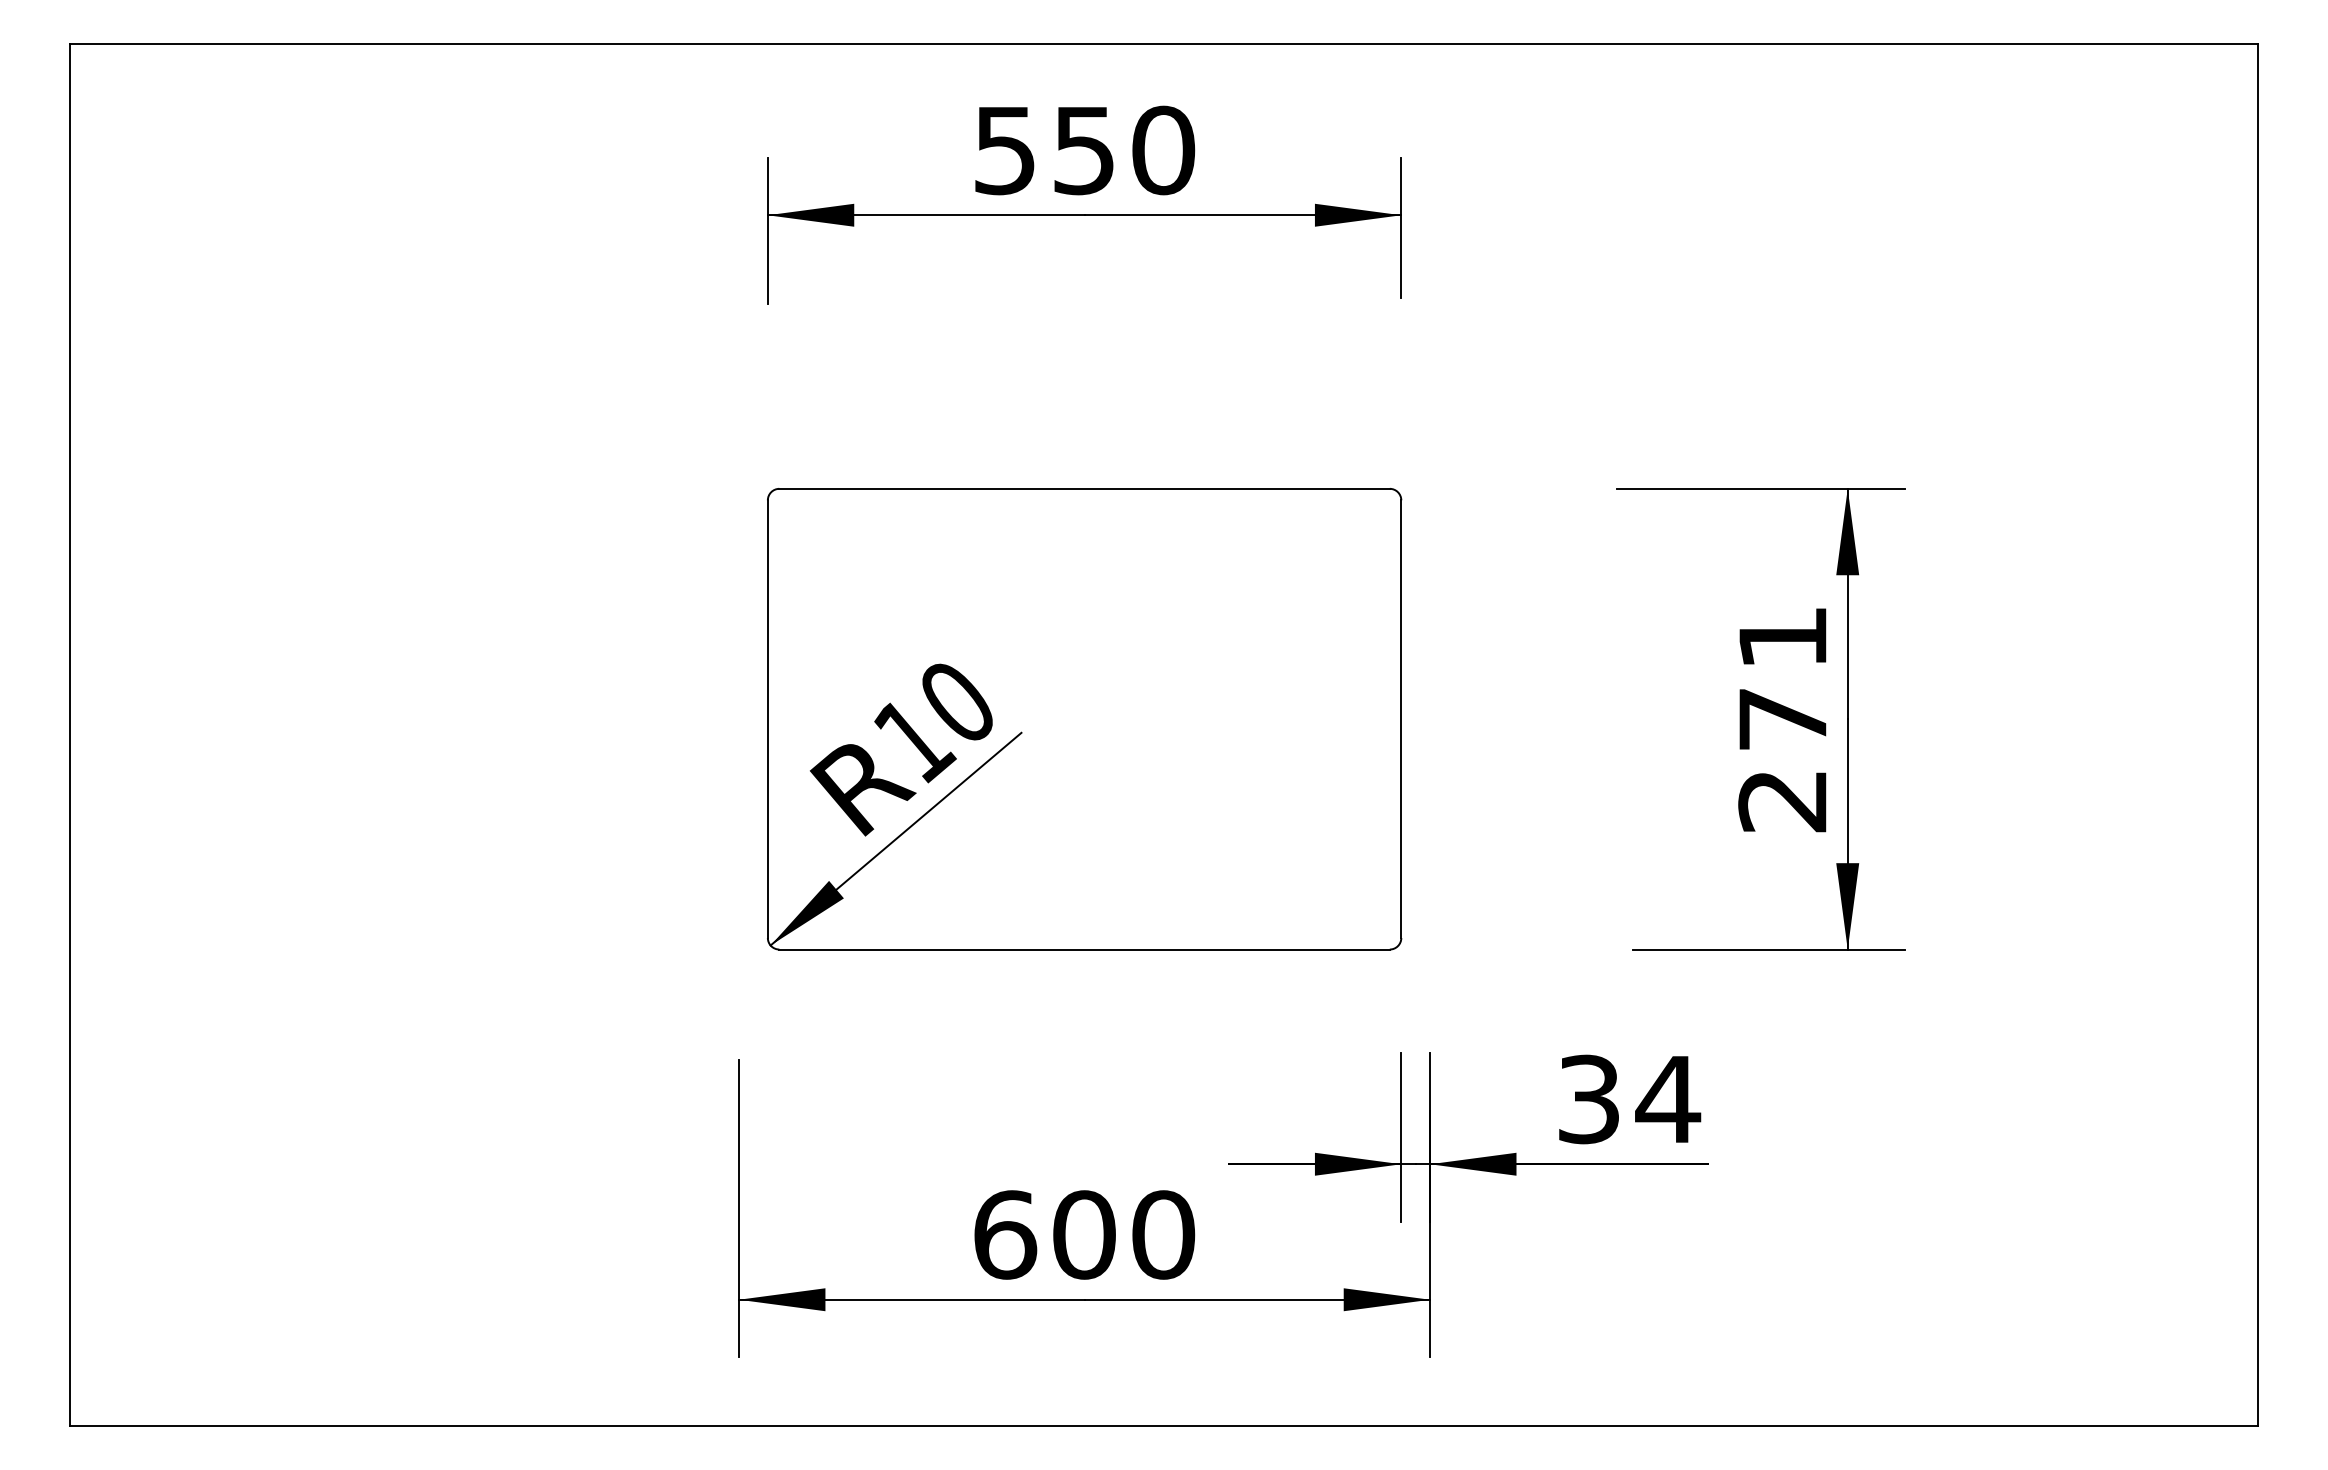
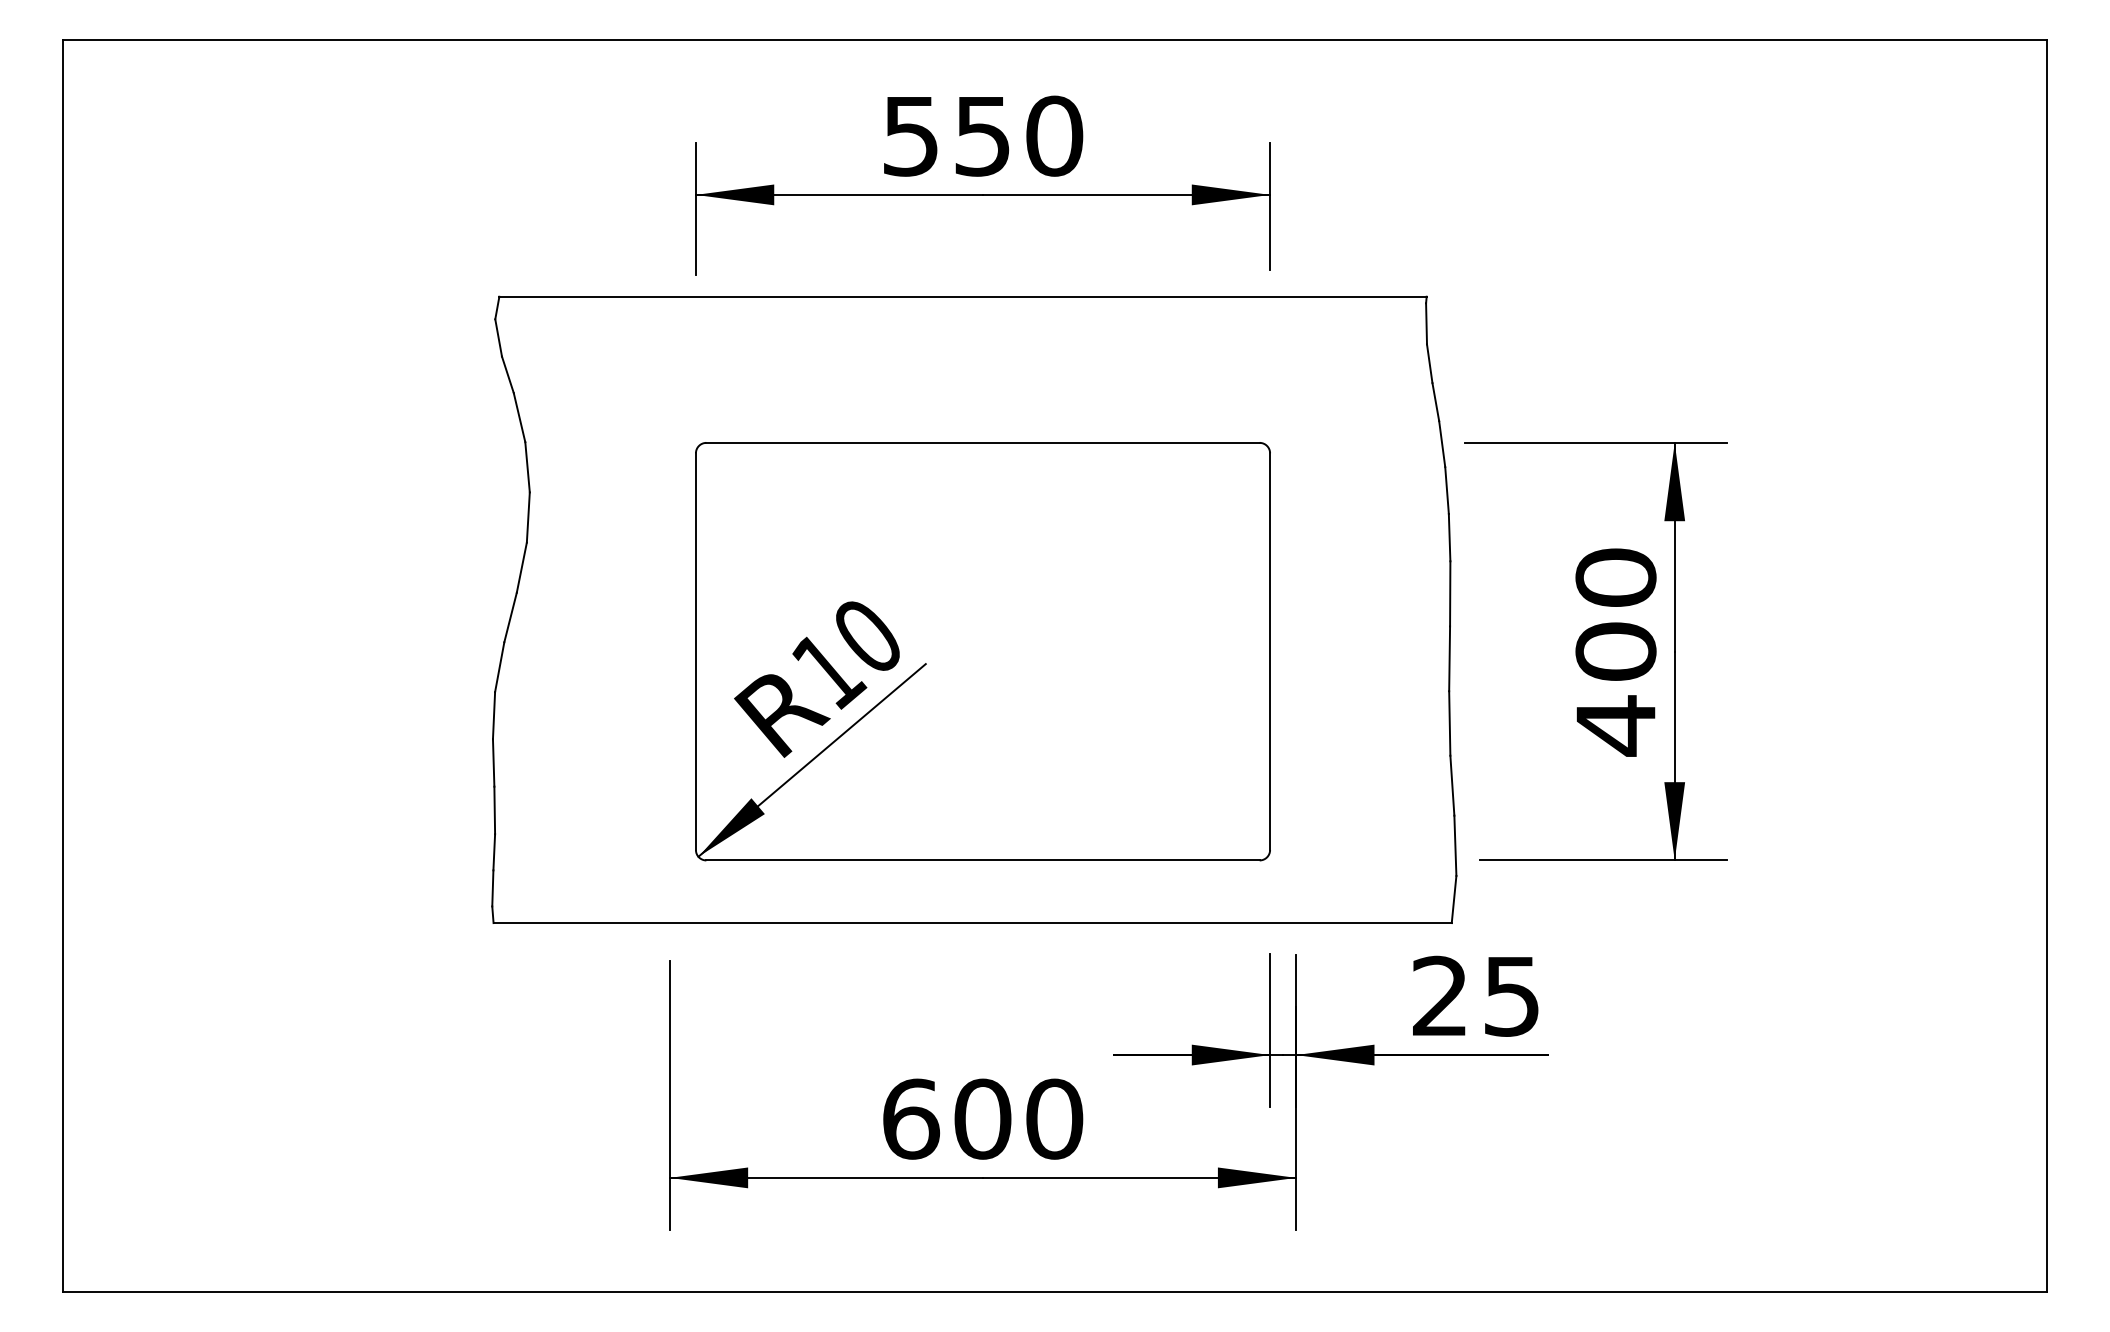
part: (1074, 672) -> (973, 609), added
text: (1782, 720) -> (1615, 652), 271 -> 400
text: (1630, 1099) -> (1477, 996), 34 -> 25

